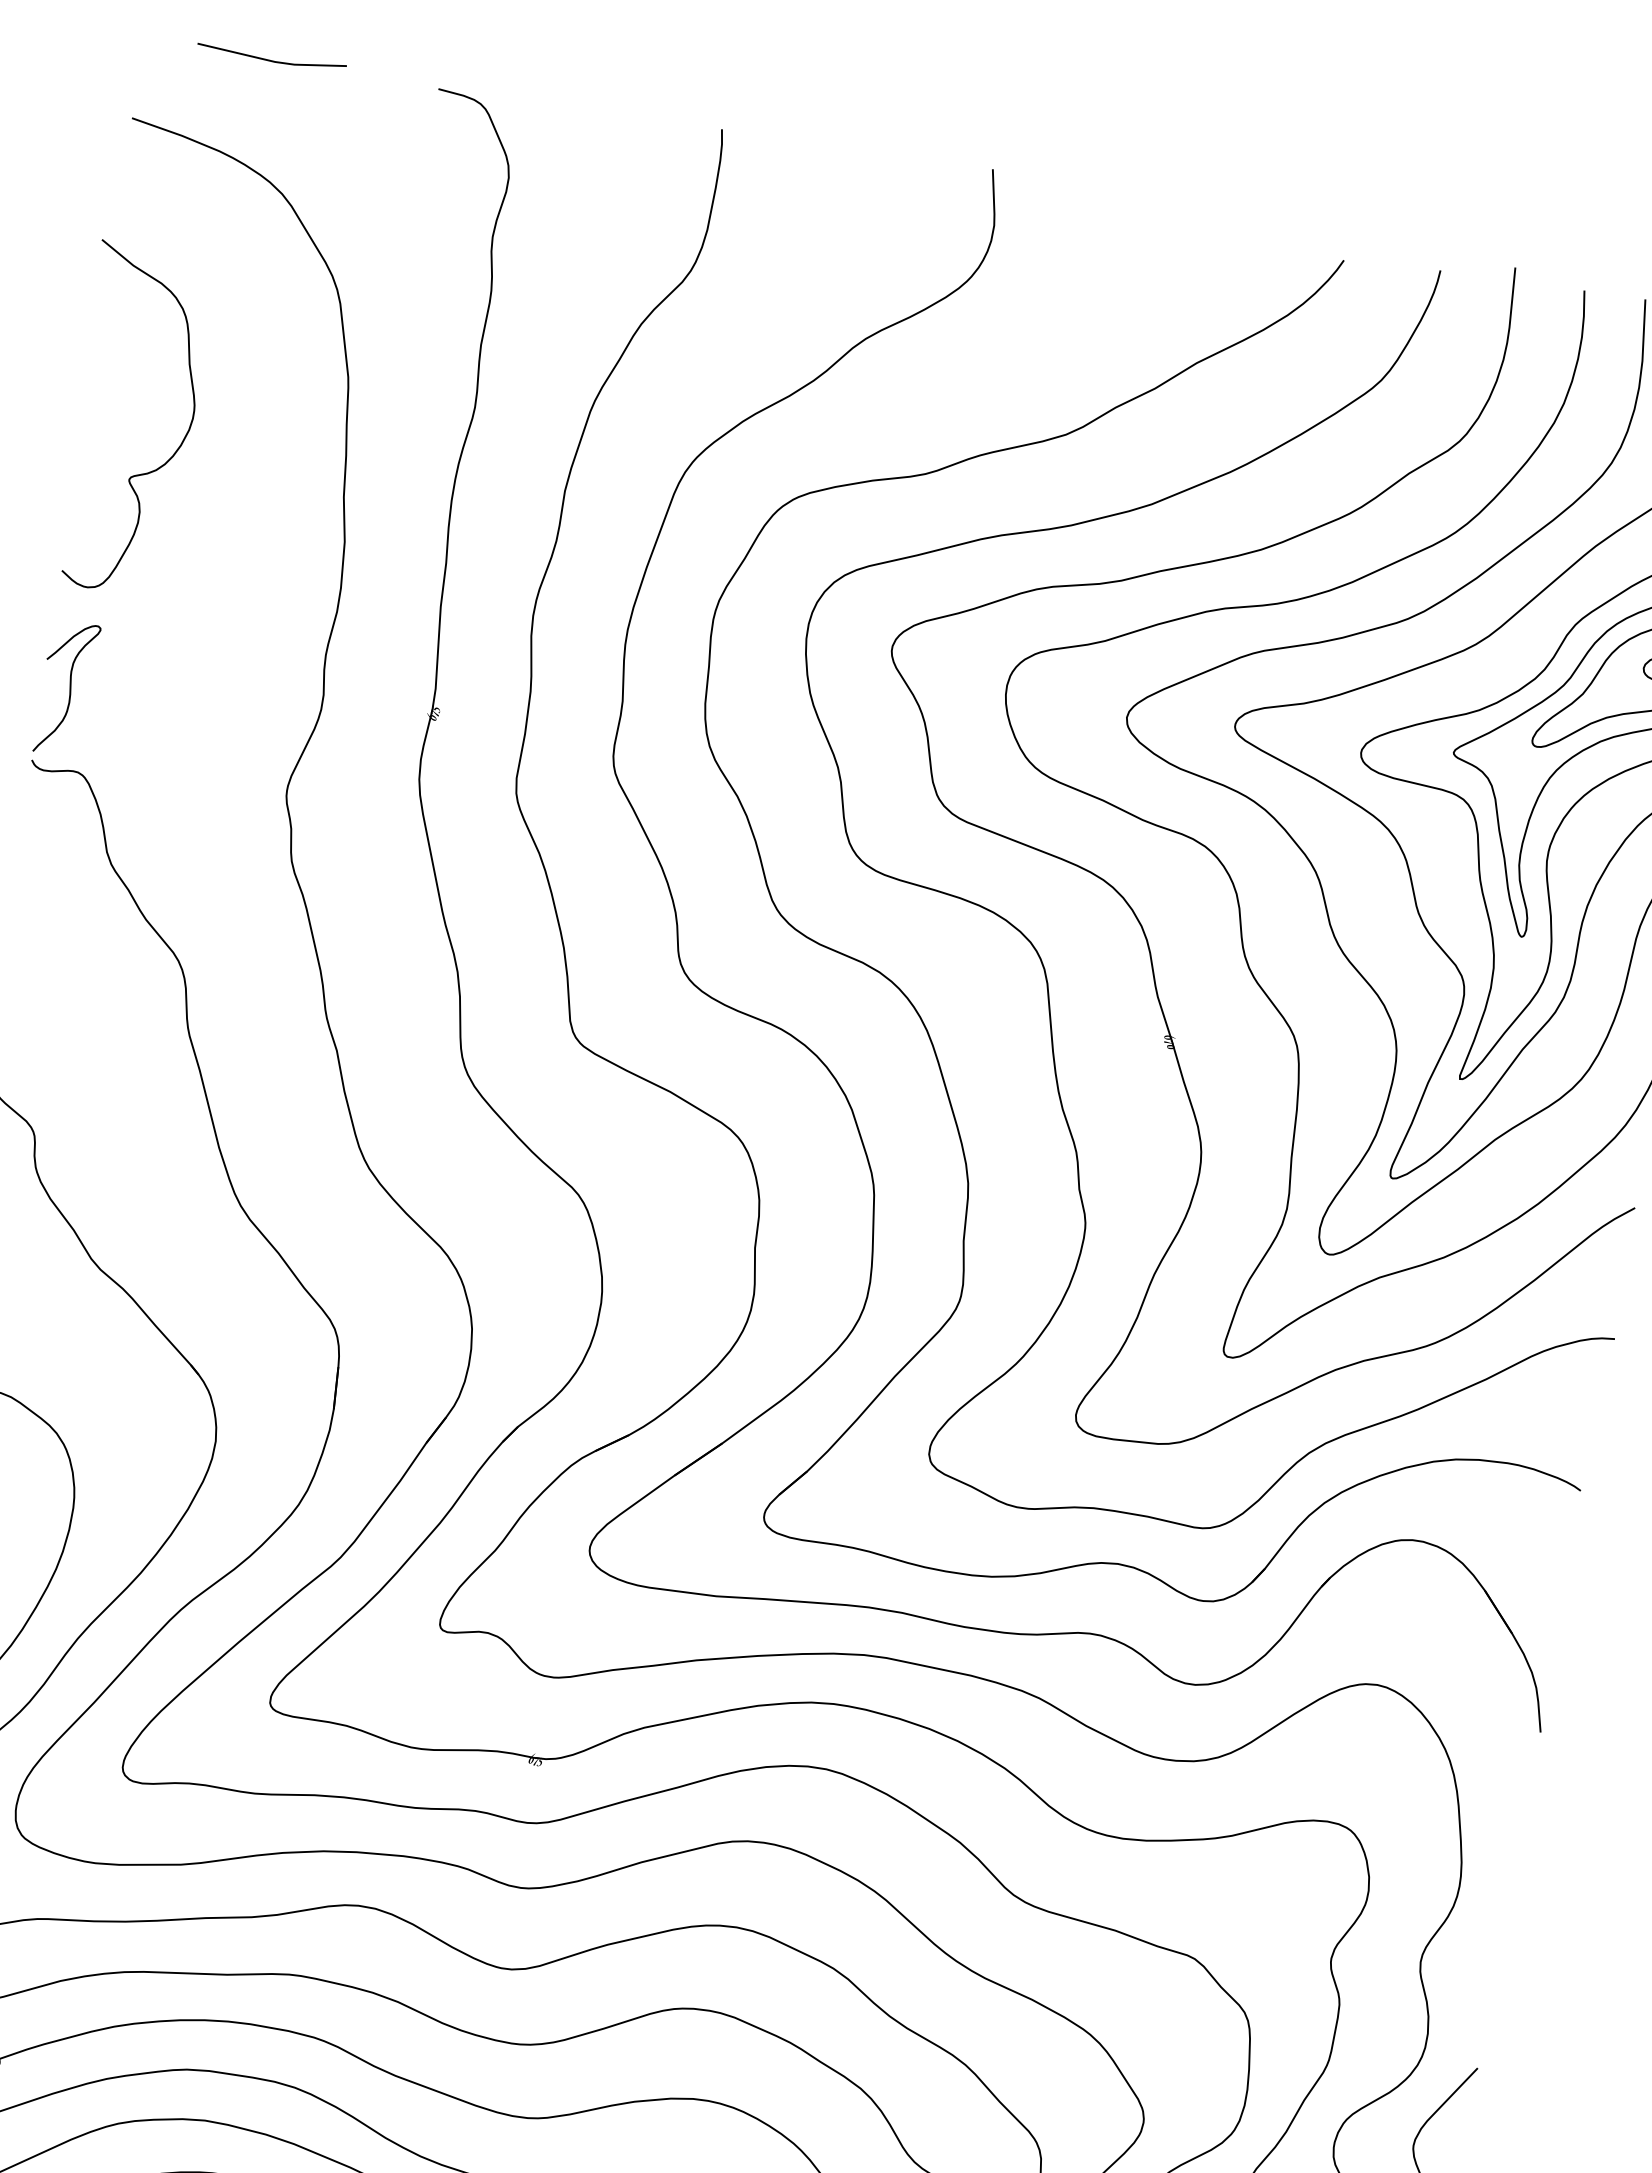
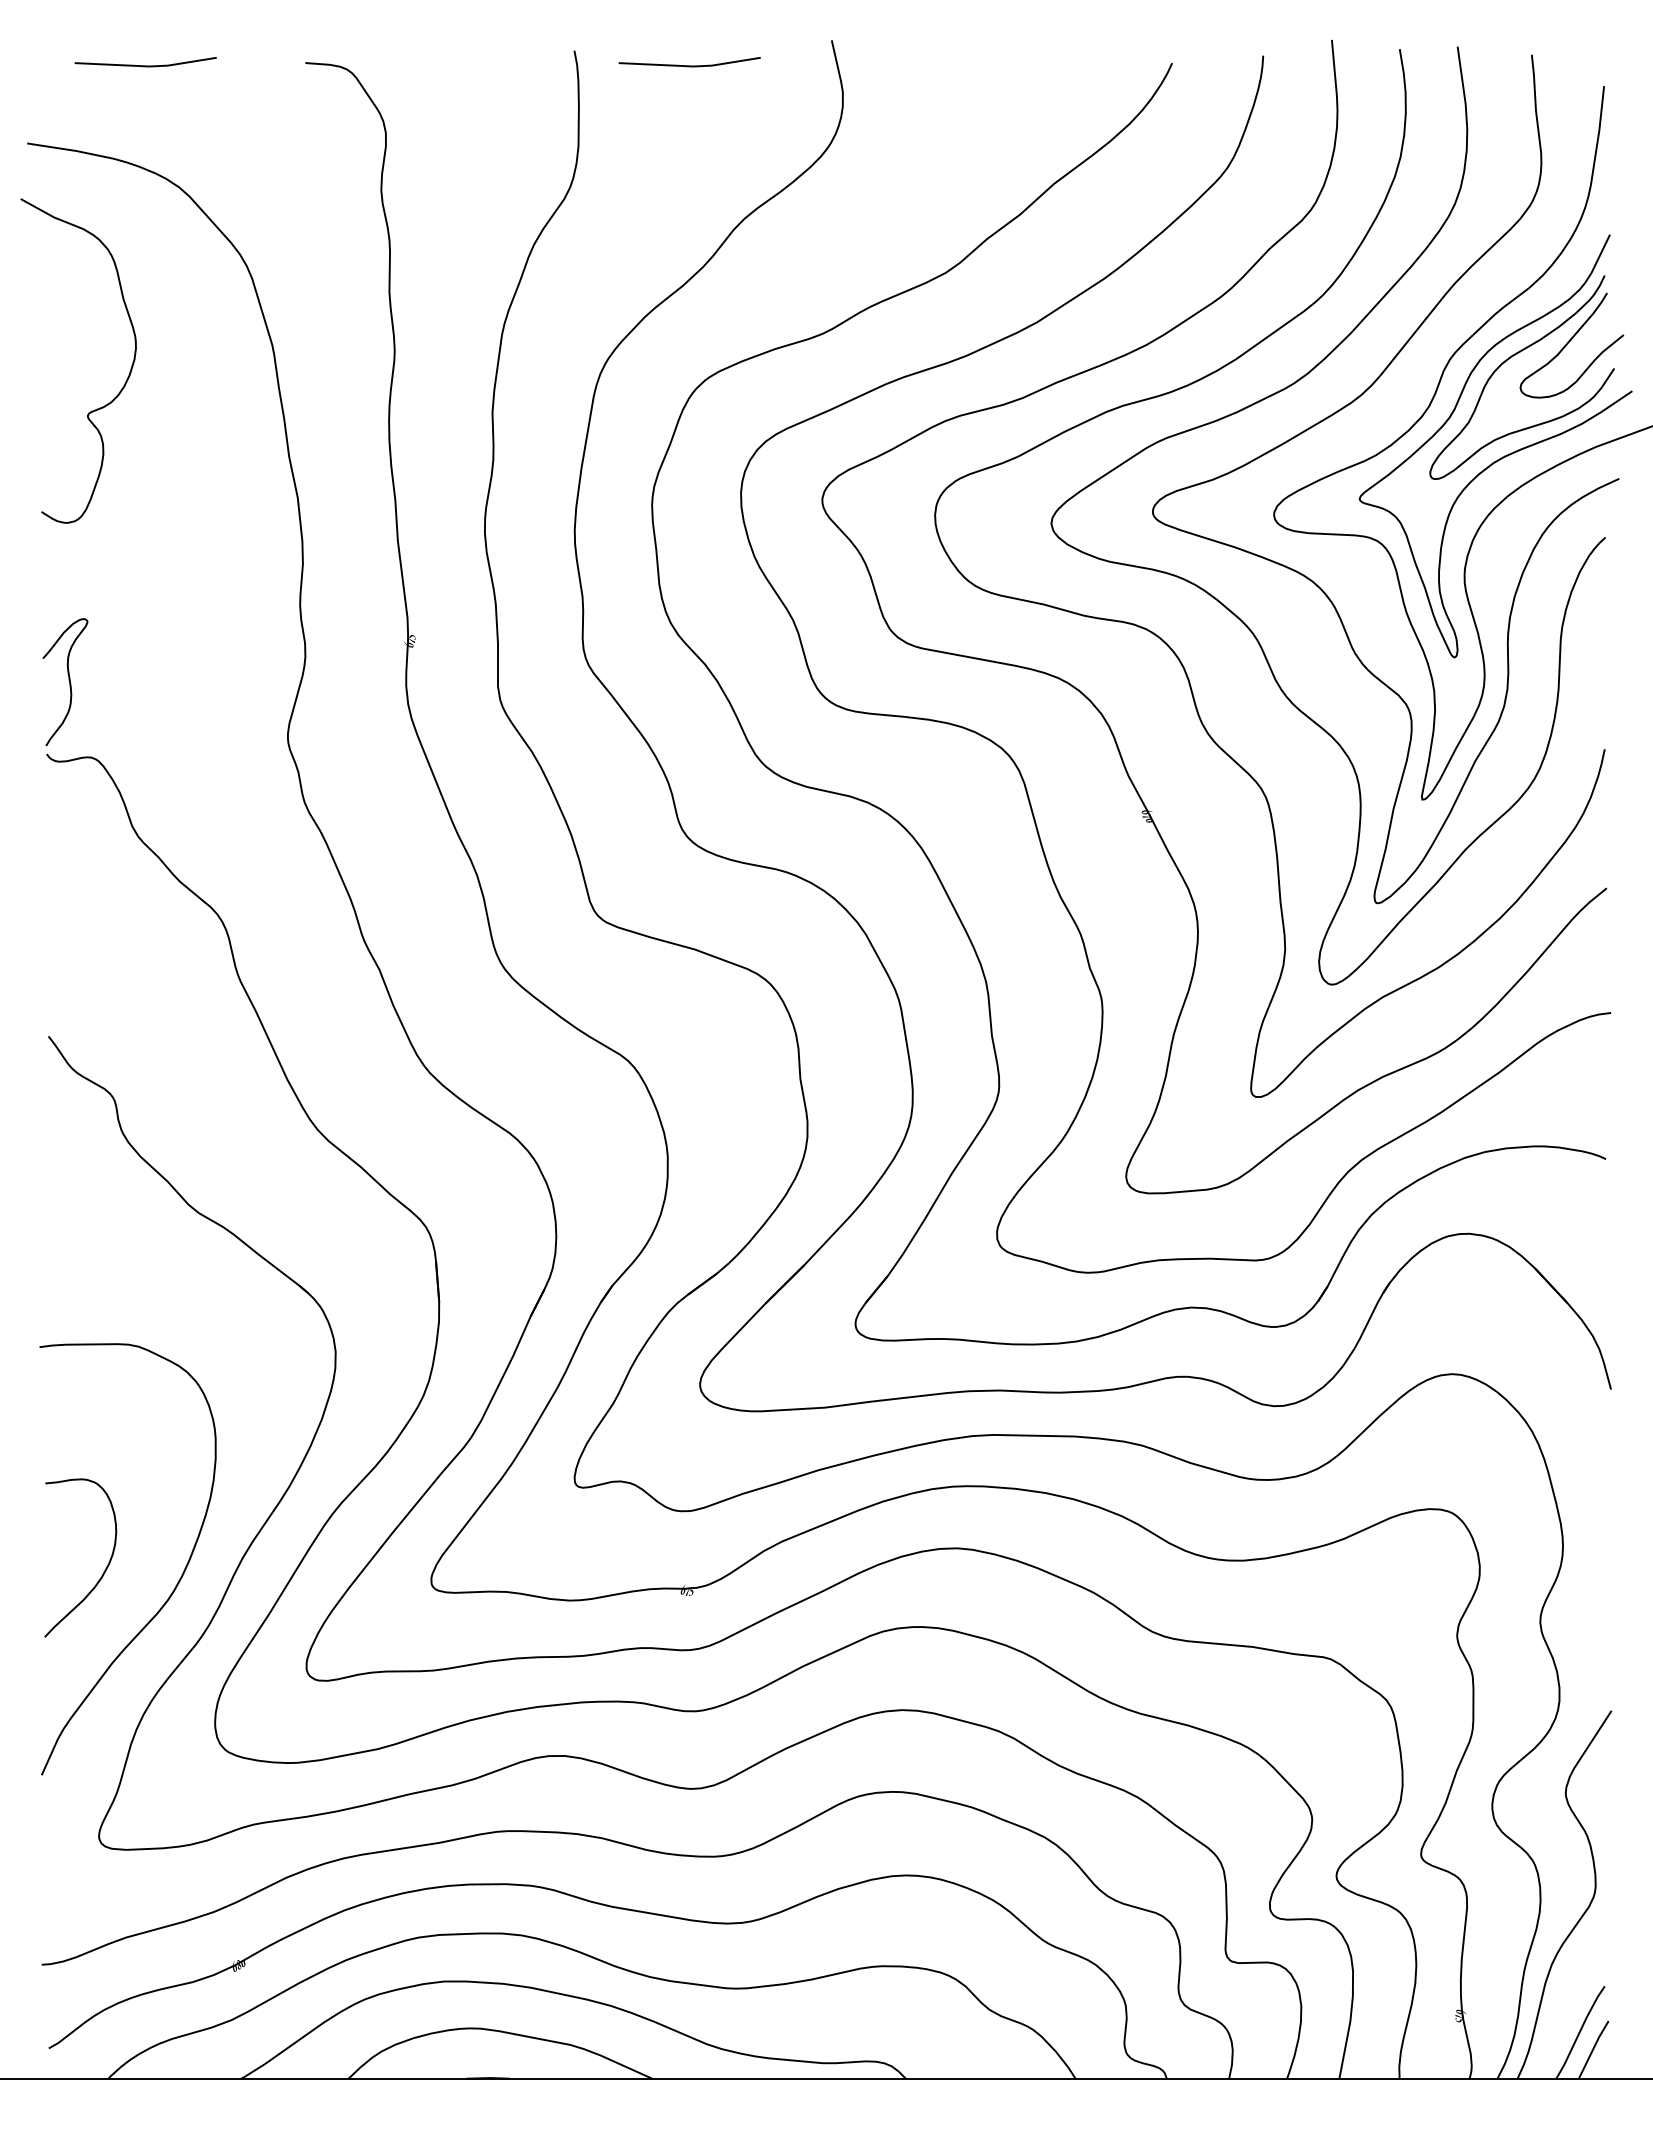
line: (839, 167) -> (689, 65), added
curve: (169, 457) -> (121, 388), moved

